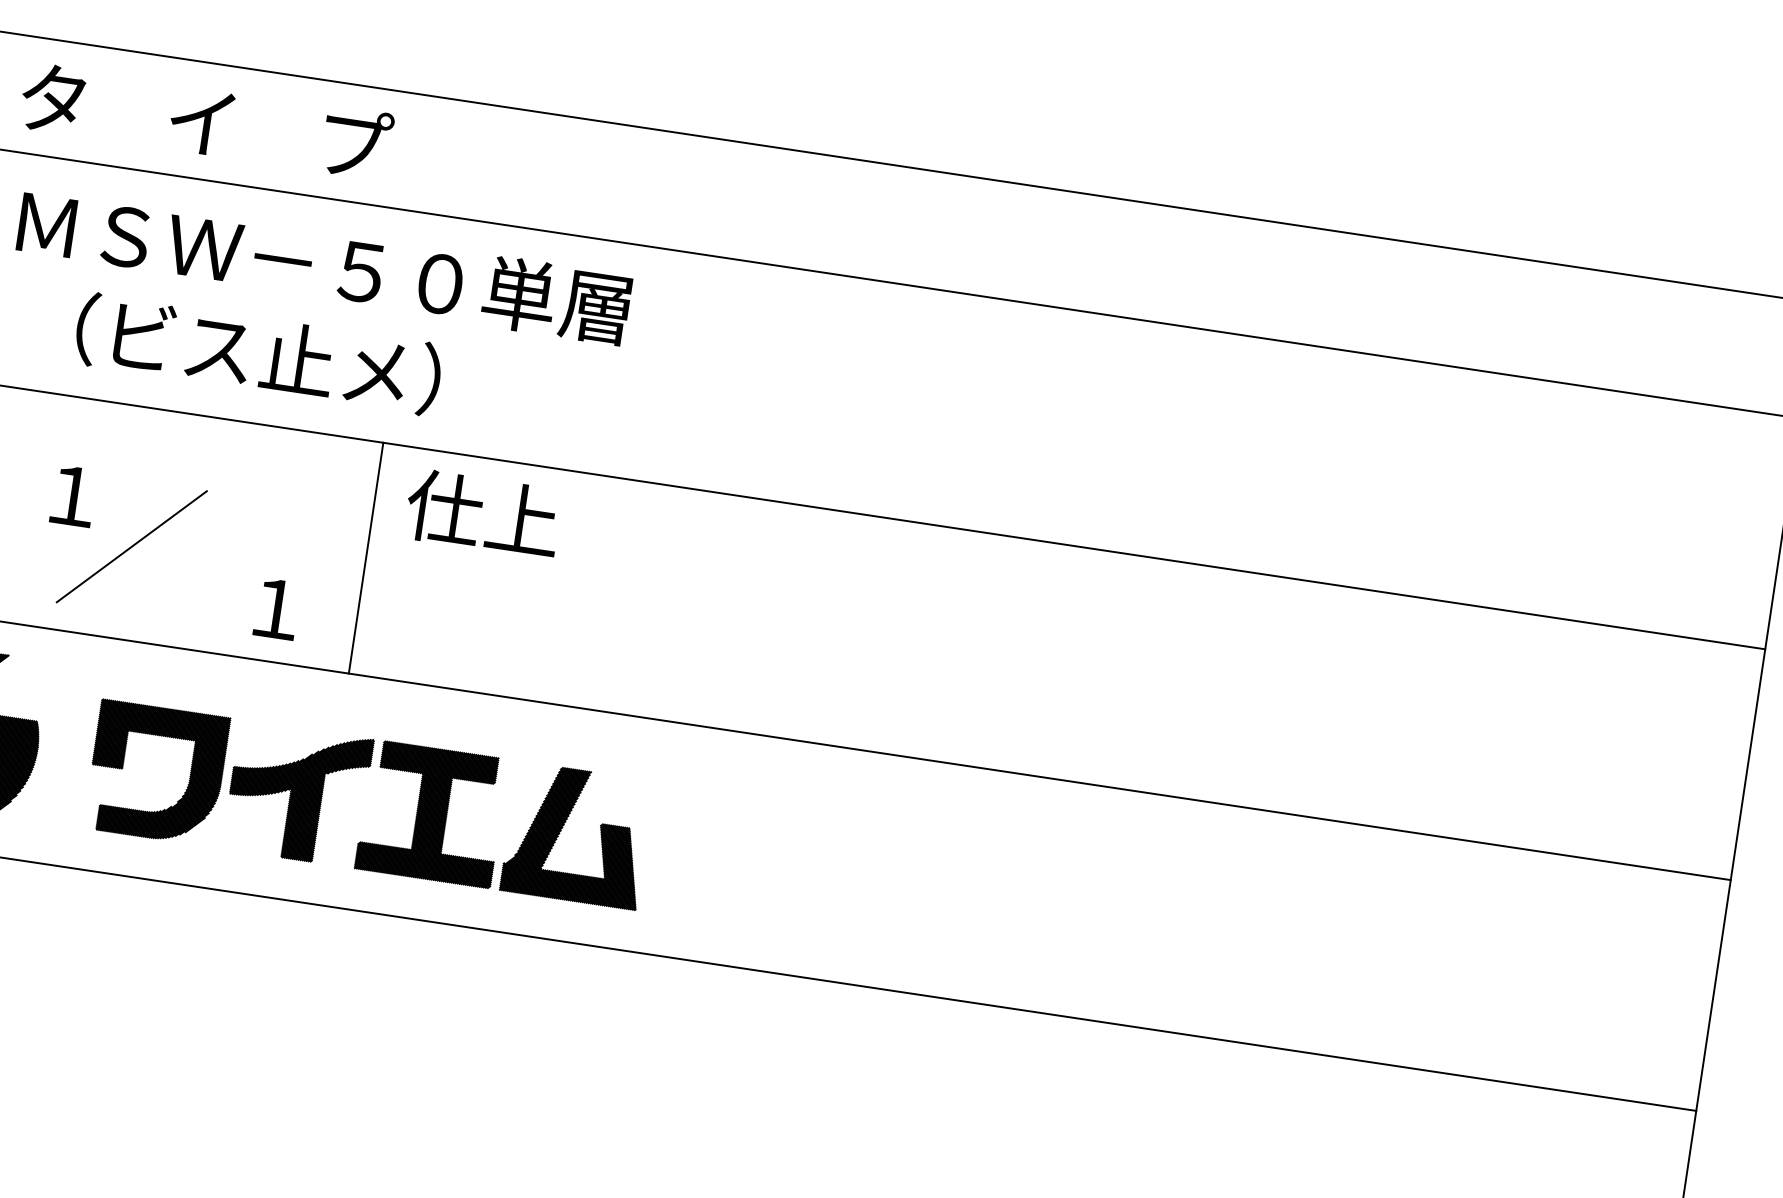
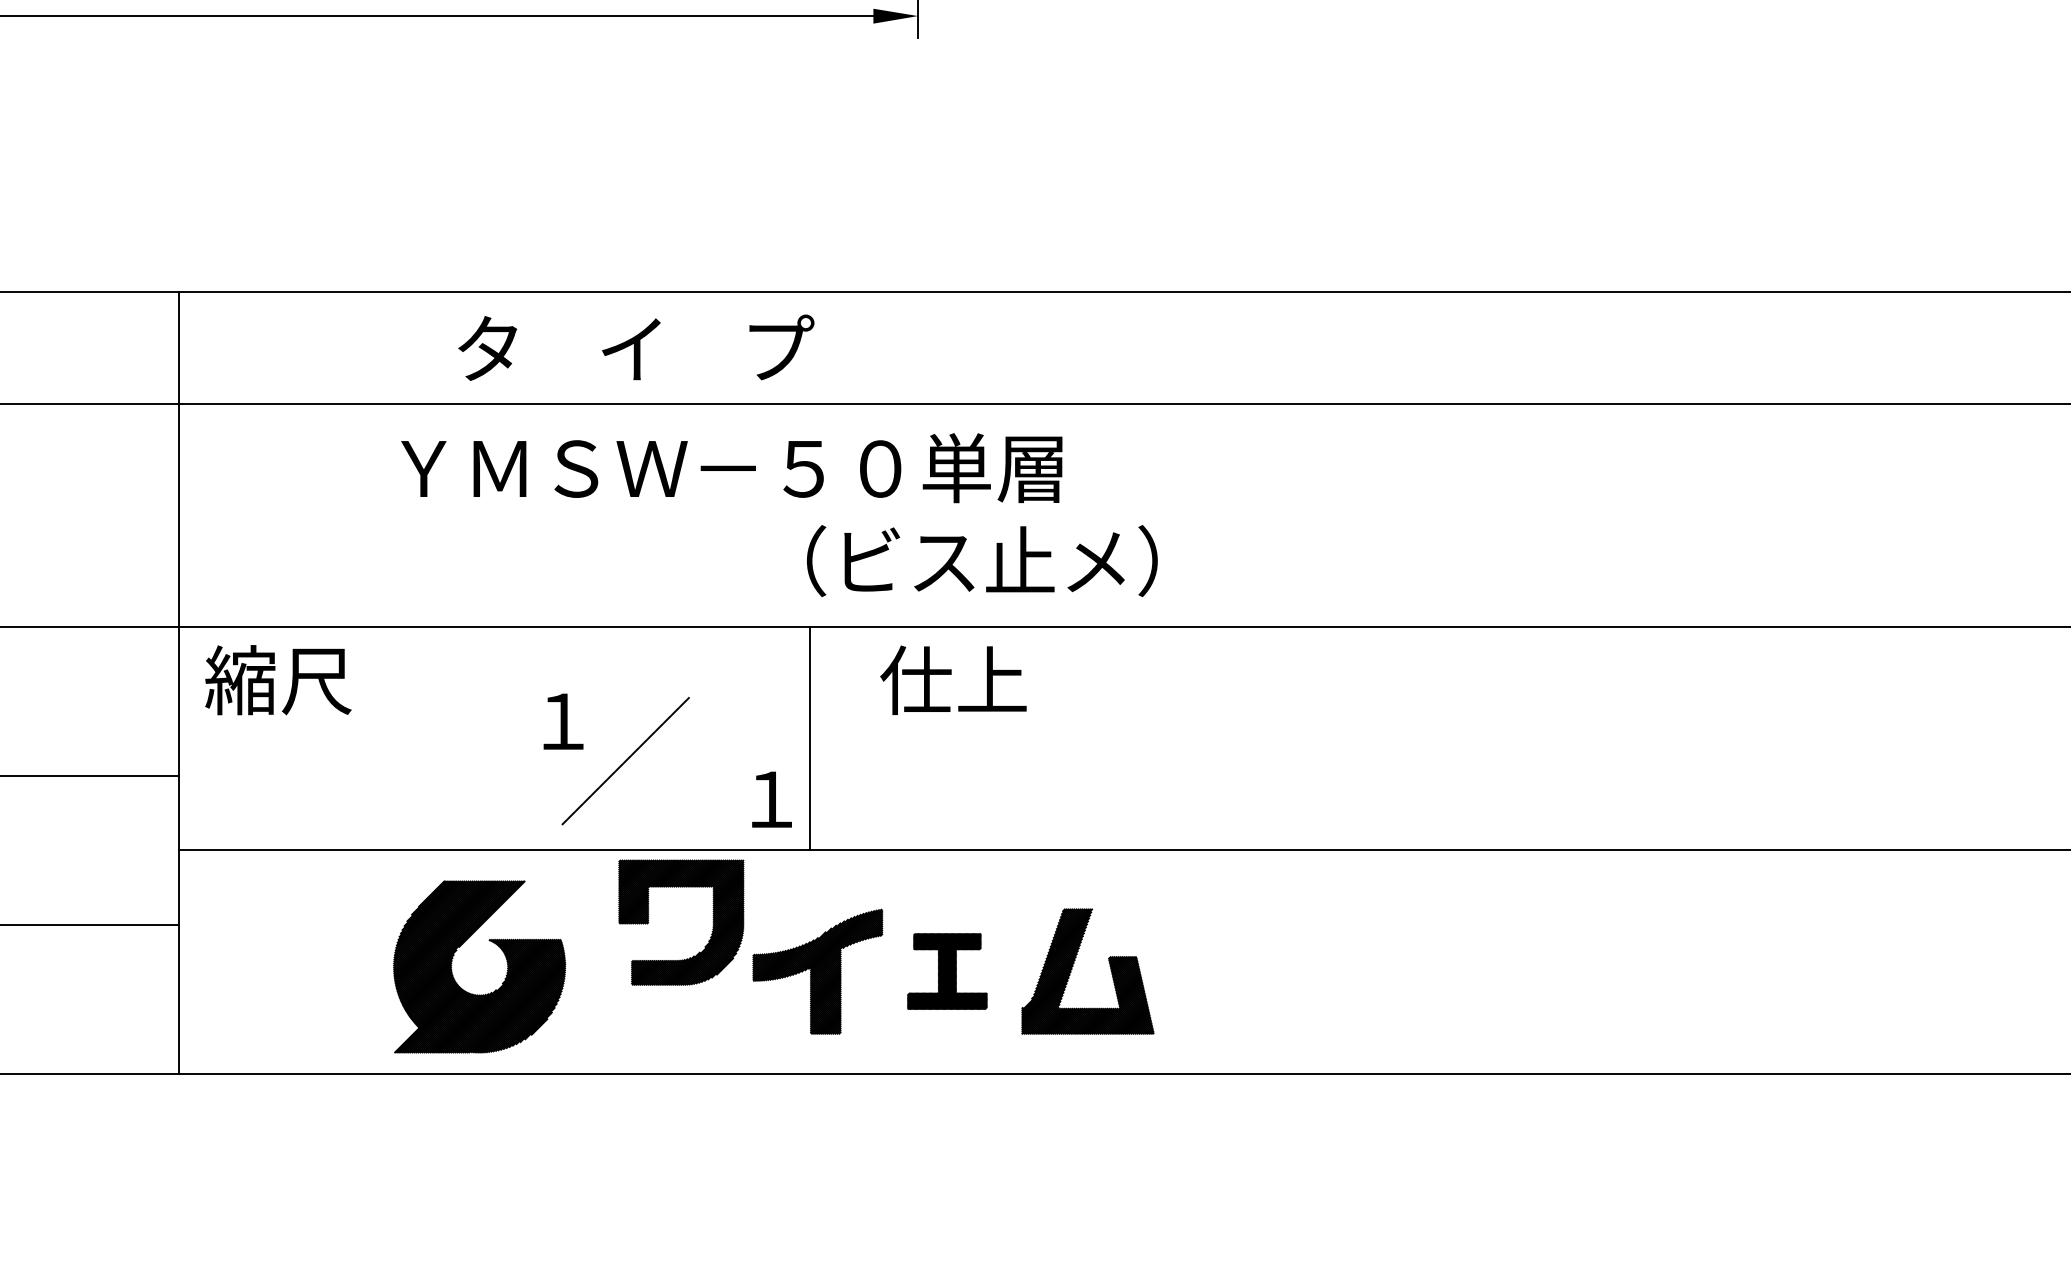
text: (258, 354) -> (982, 561), moved
line: (365, 557) -> (809, 738), moved
part: (189, 776) -> (712, 921), moved
part: (432, 813) -> (947, 971), size x0.6

